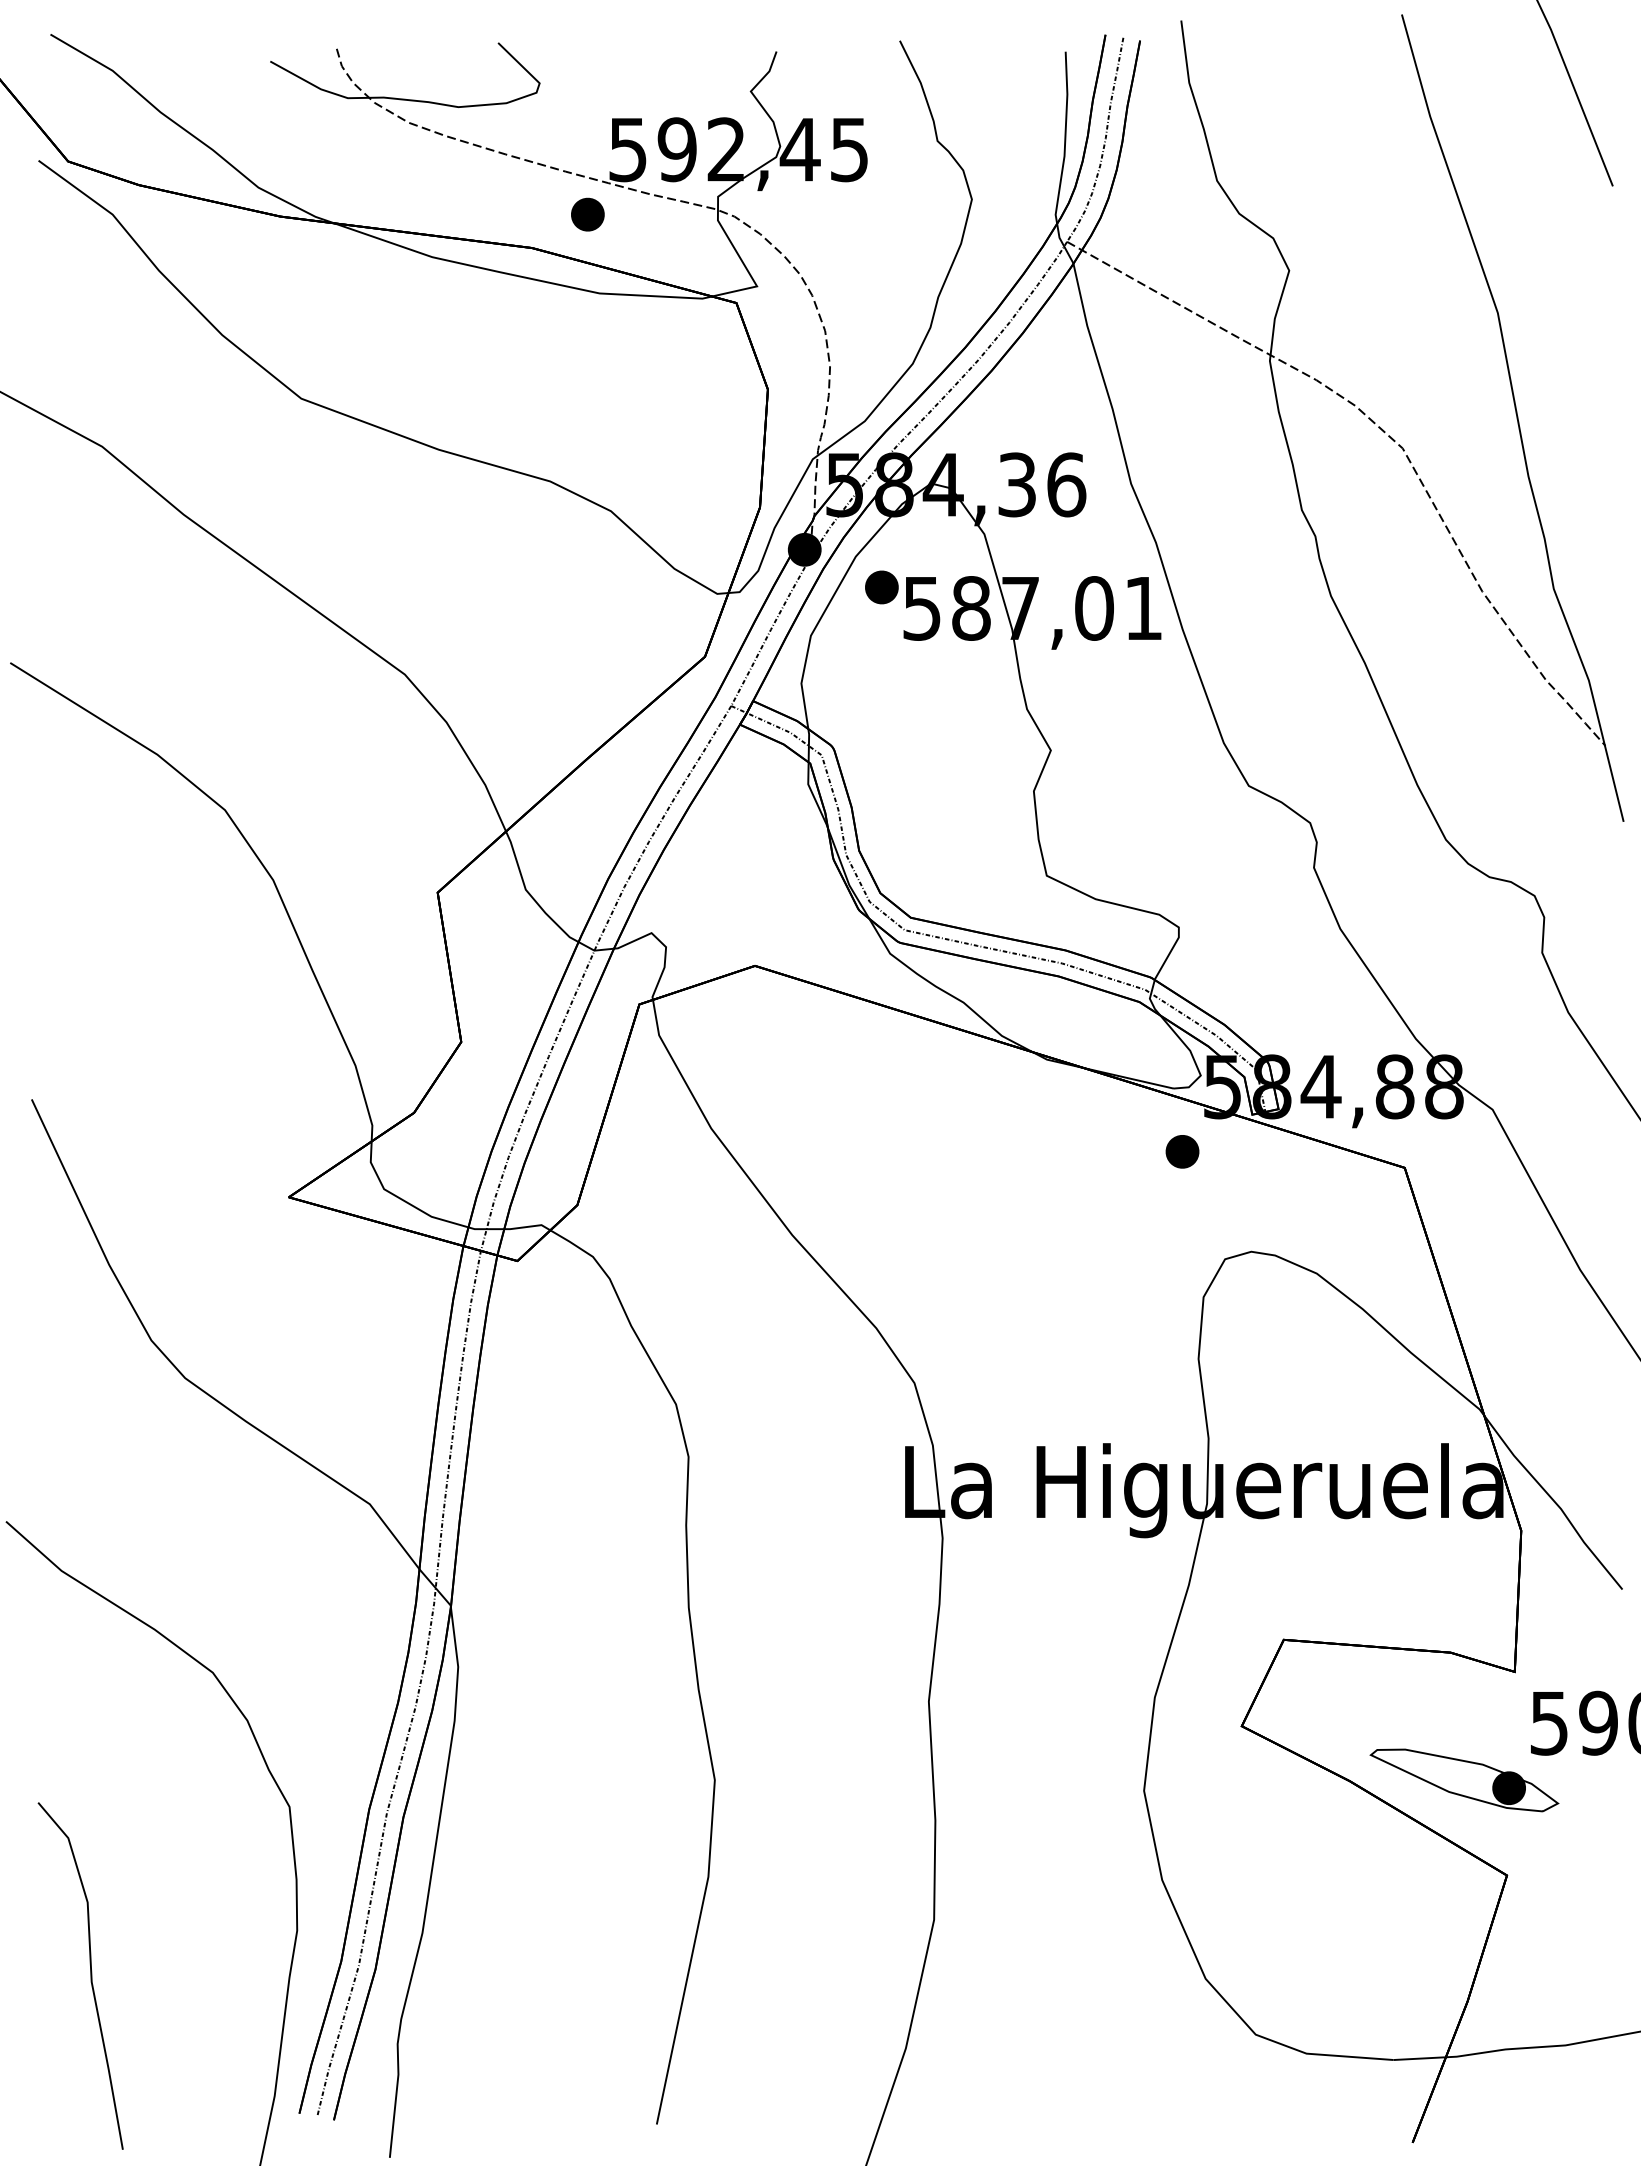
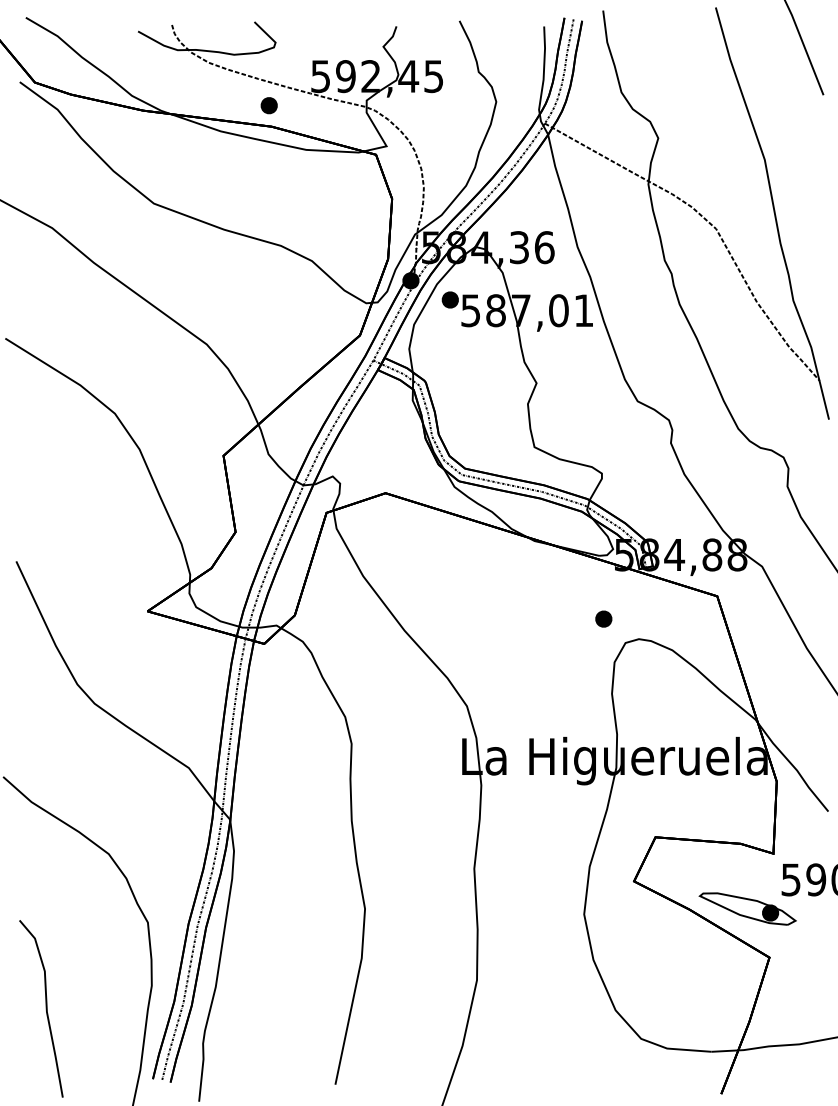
part: (586, 214) -> (268, 105), moved
part: (1181, 1150) -> (603, 618), moved

